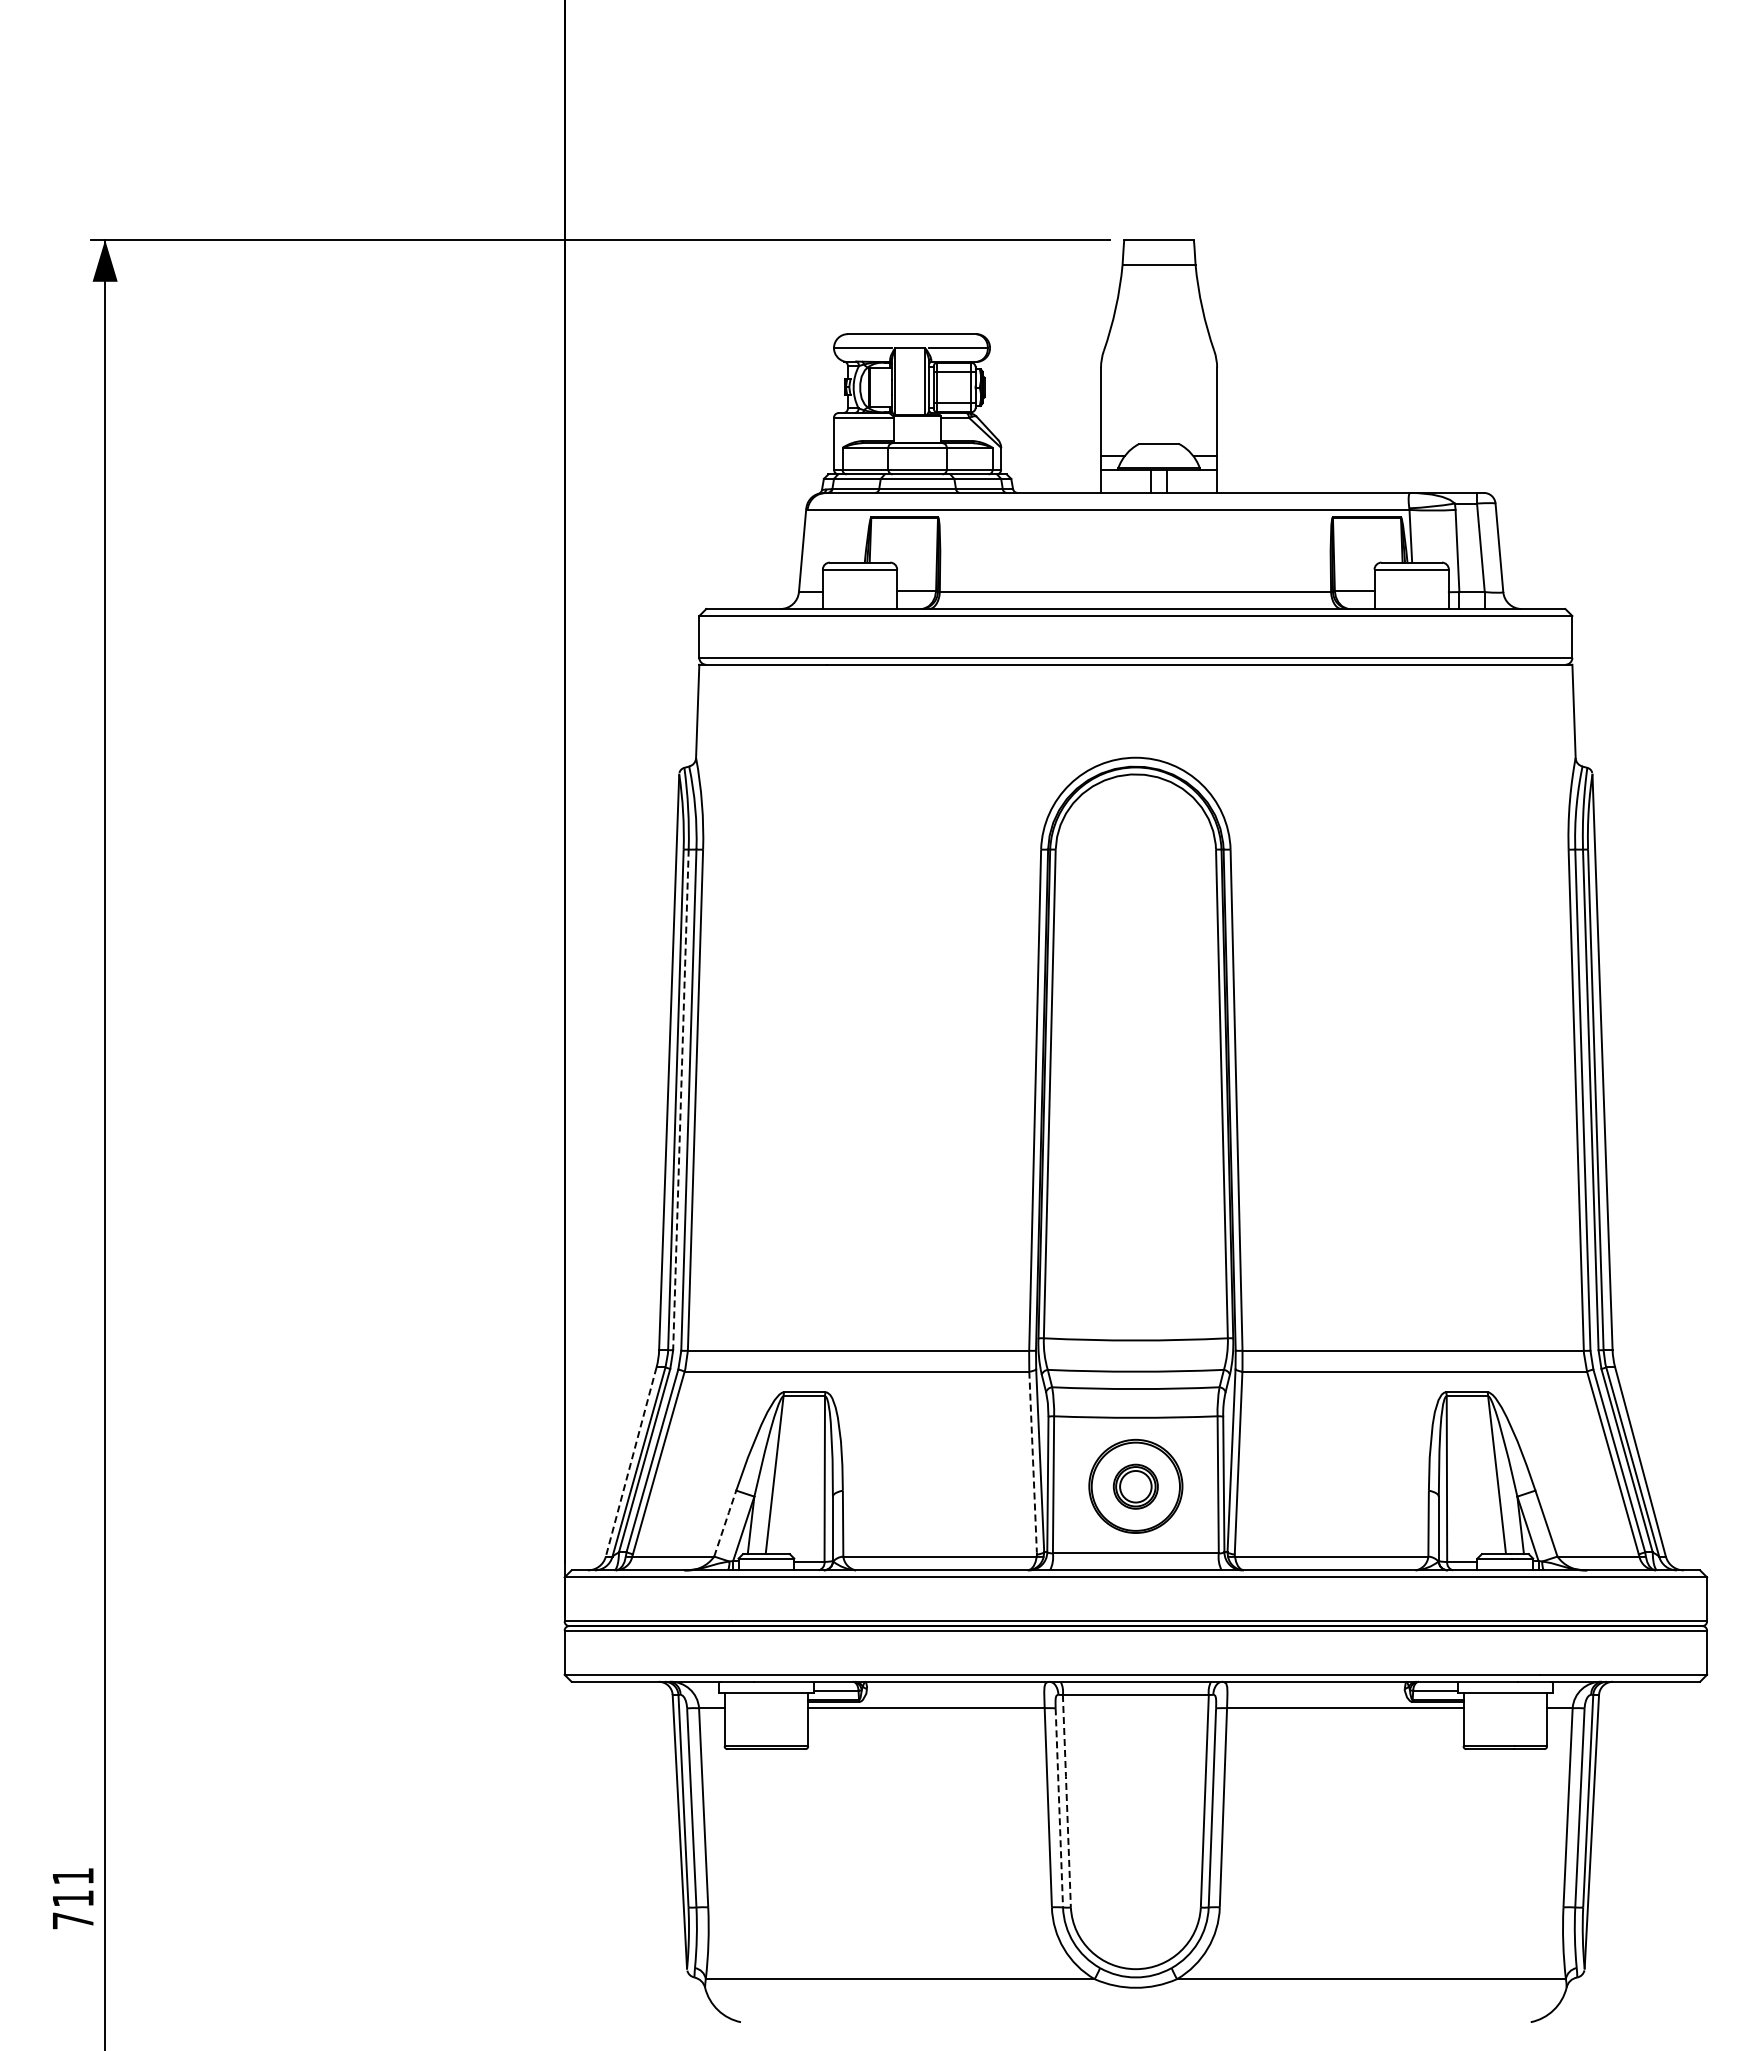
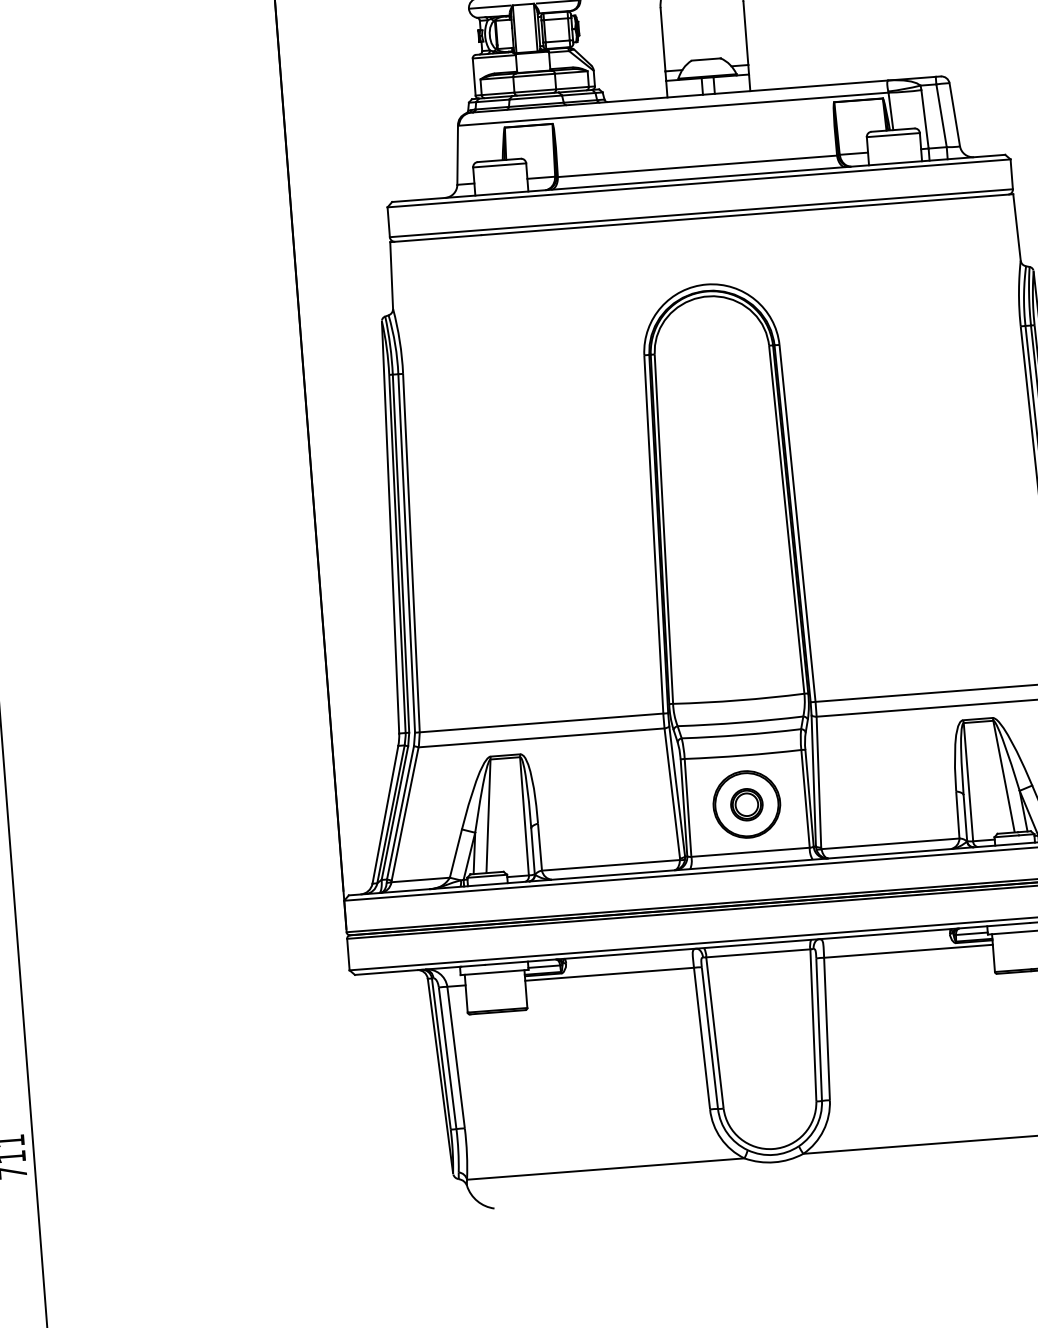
line: (680, 1100) -> (400, 554), dashed -> solid
line: (631, 1462) -> (385, 815), dashed -> solid
line: (1033, 1464) -> (672, 794), dashed -> solid
line: (725, 1522) -> (456, 852), dashed -> solid
line: (1066, 1800) -> (714, 1032), dashed -> solid
line: (1059, 1807) -> (710, 1037), dashed -> solid

